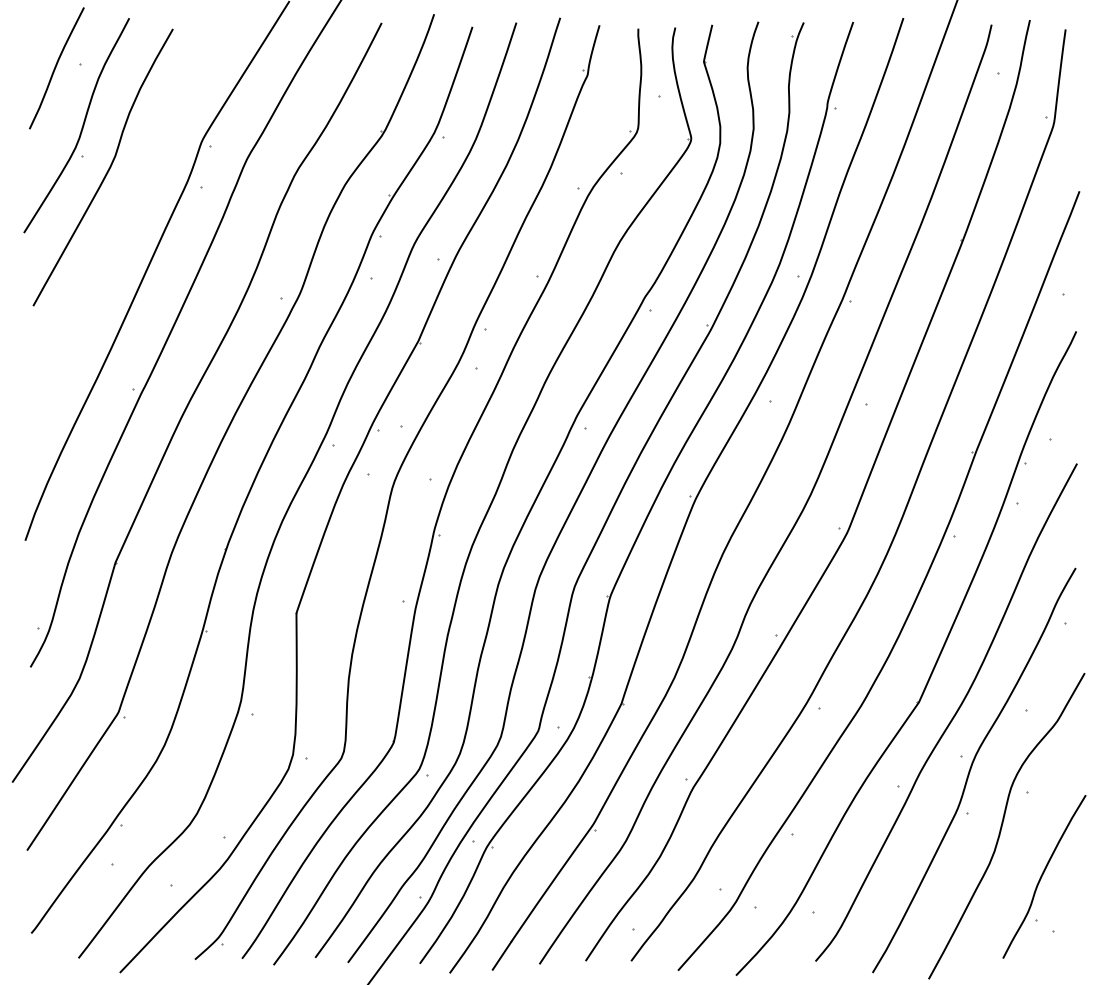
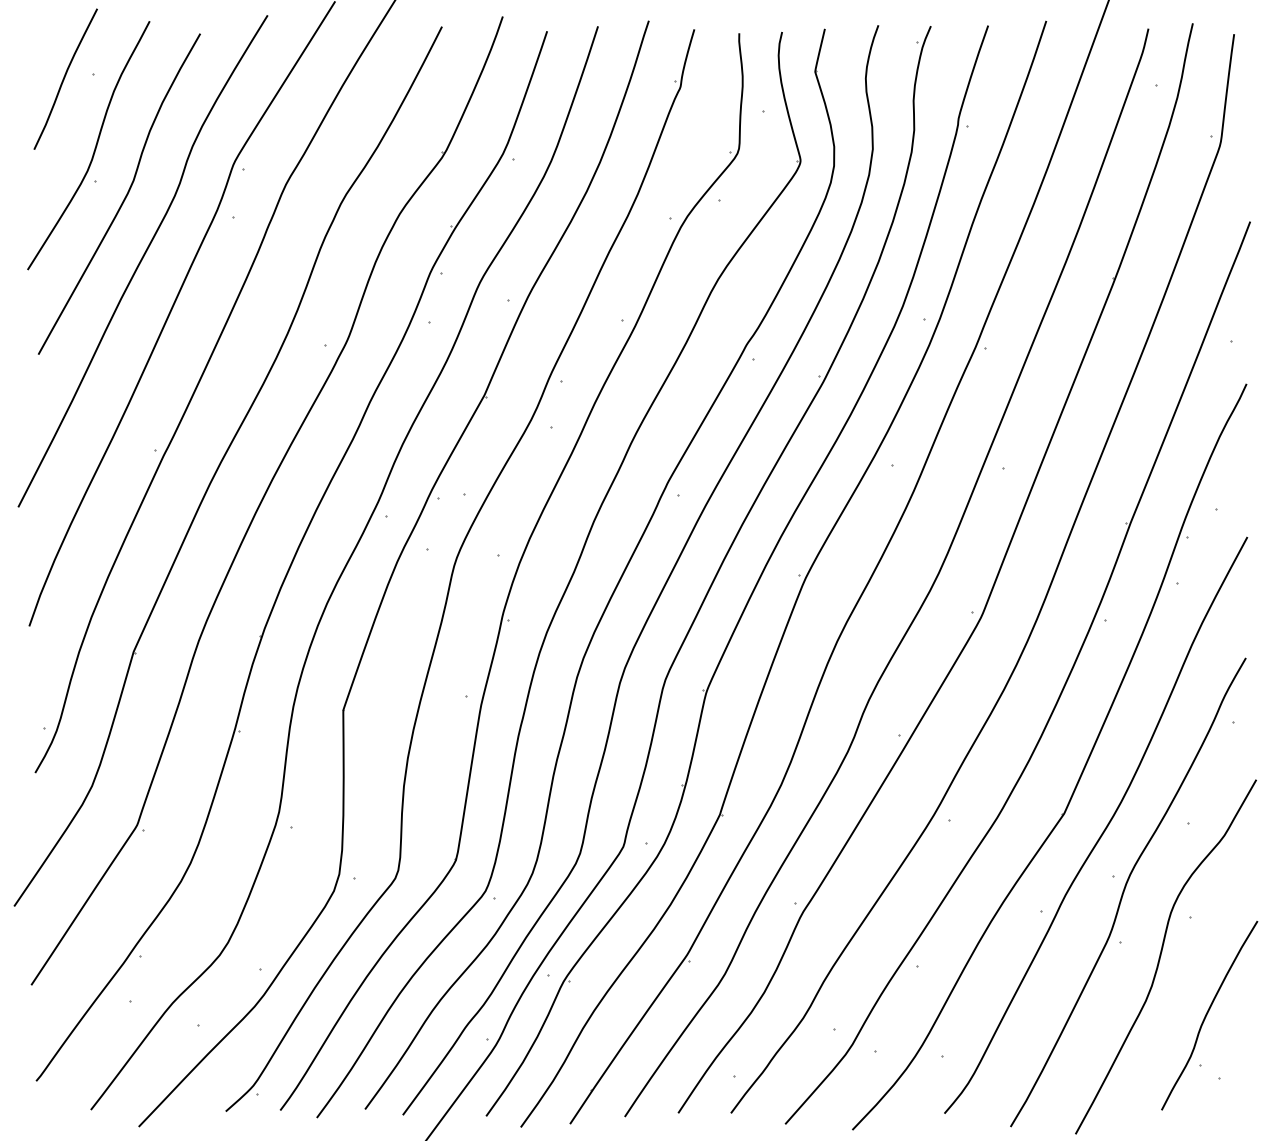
curve: (123, 224) -> (142, 260), added

